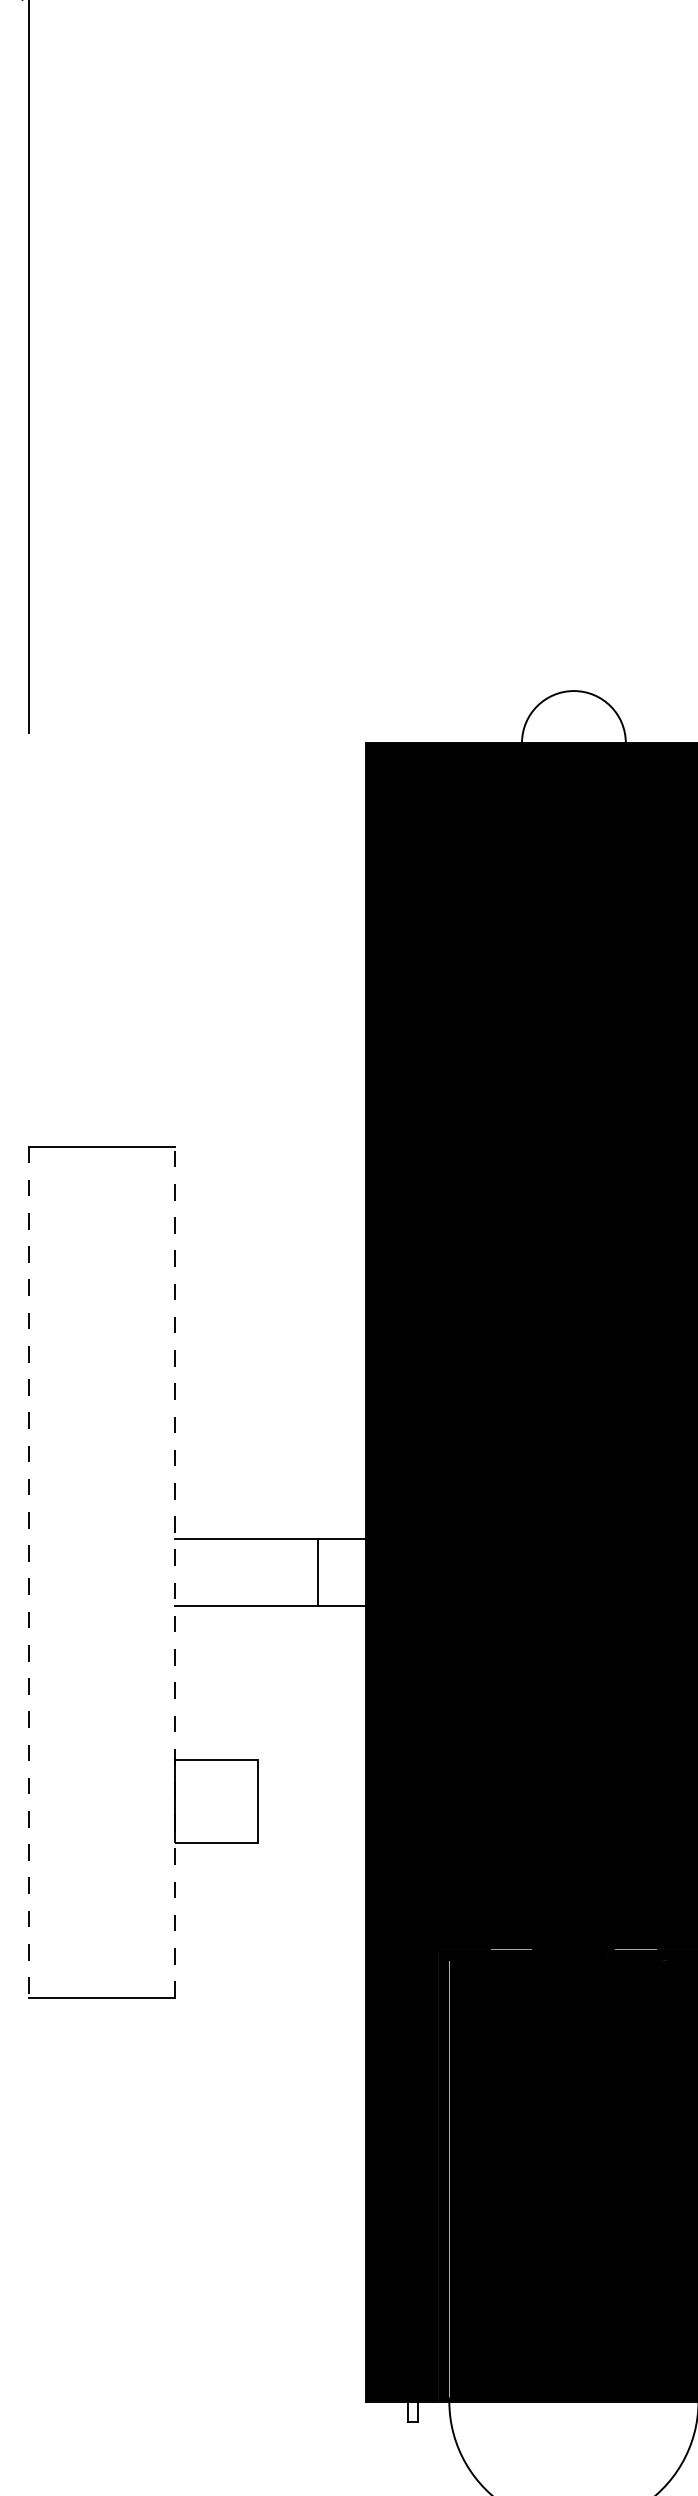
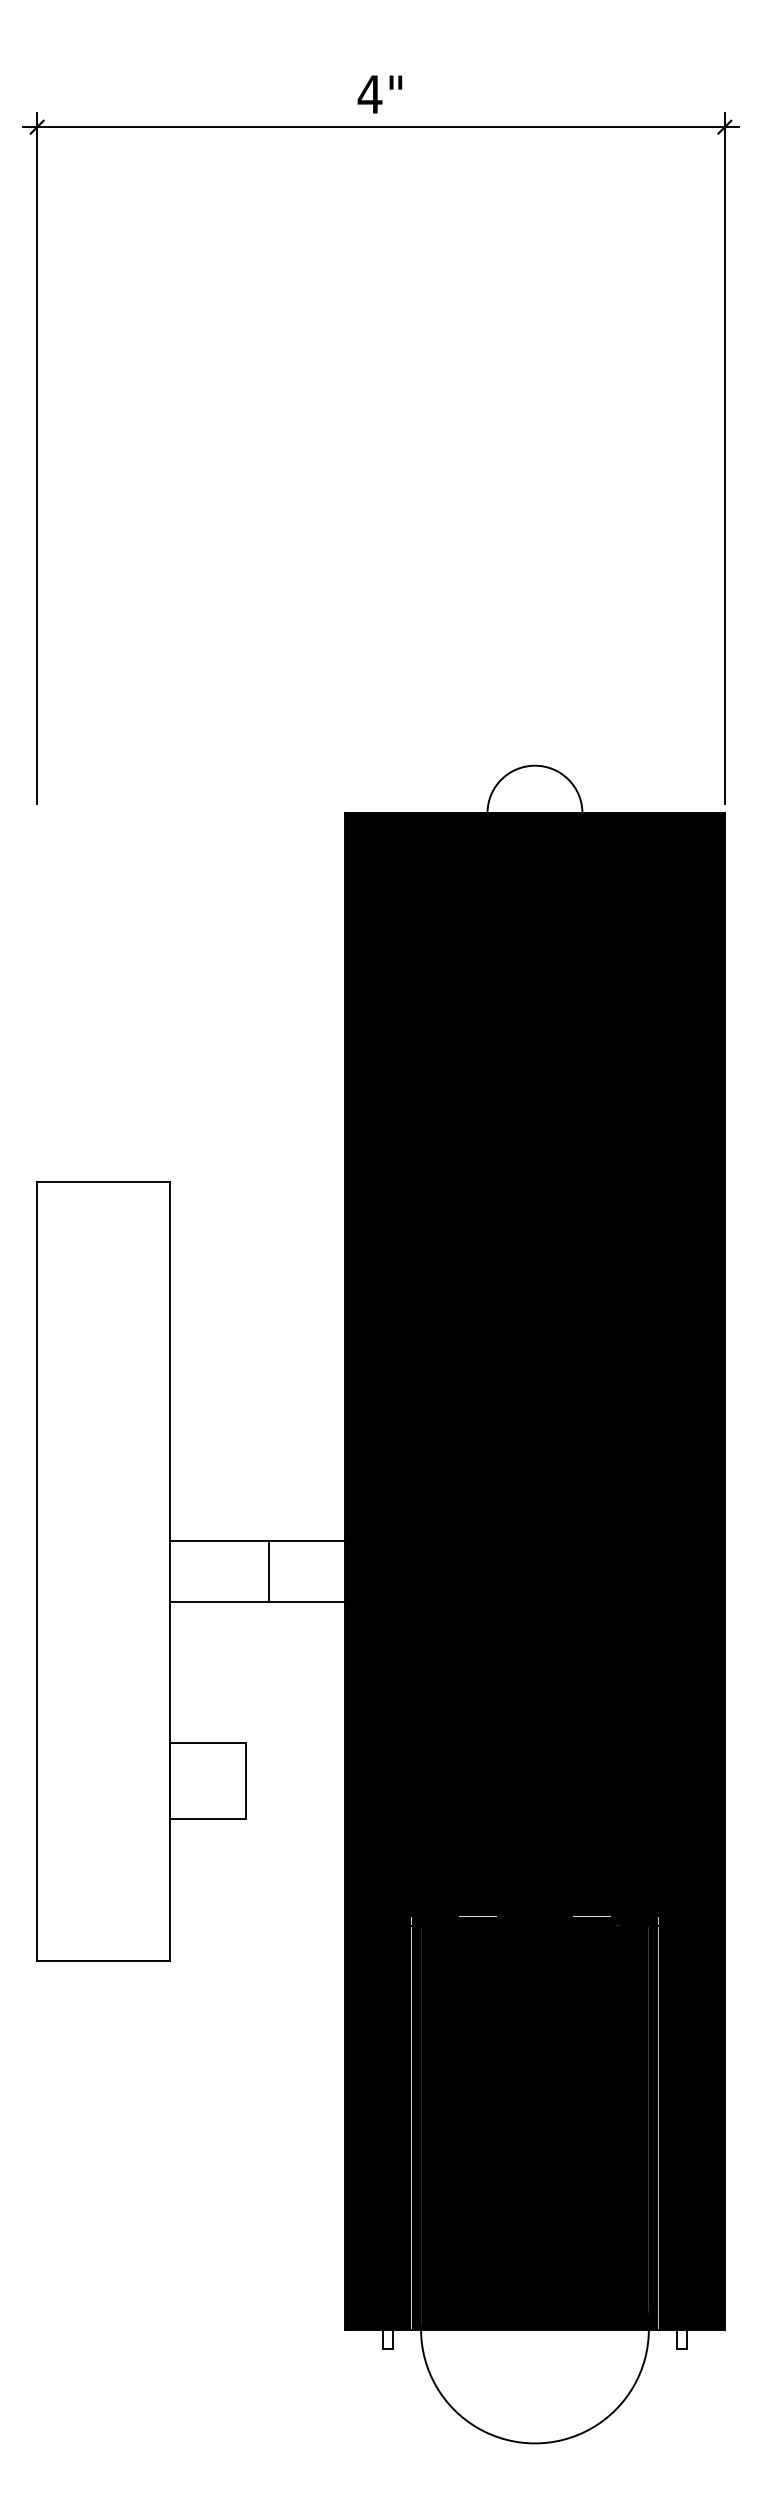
line: (175, 1571) -> (170, 1570), dashed -> solid
line: (29, 1572) -> (37, 1571), dashed -> solid
line: (318, 1572) -> (269, 1571), moved

